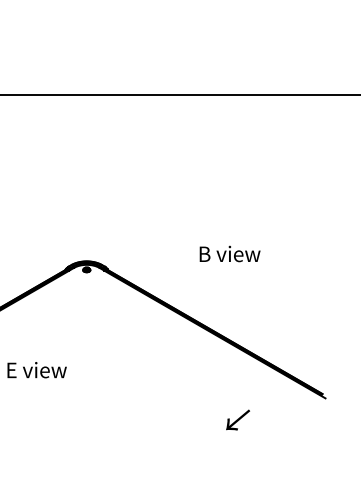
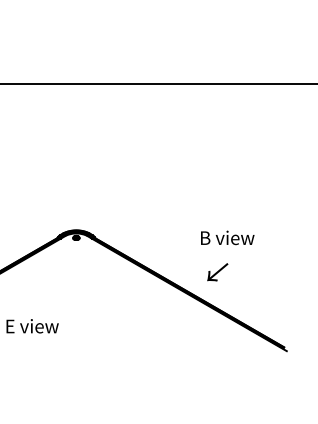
text: (229, 253) -> (227, 237), moved
text: (237, 420) -> (217, 272), moved

